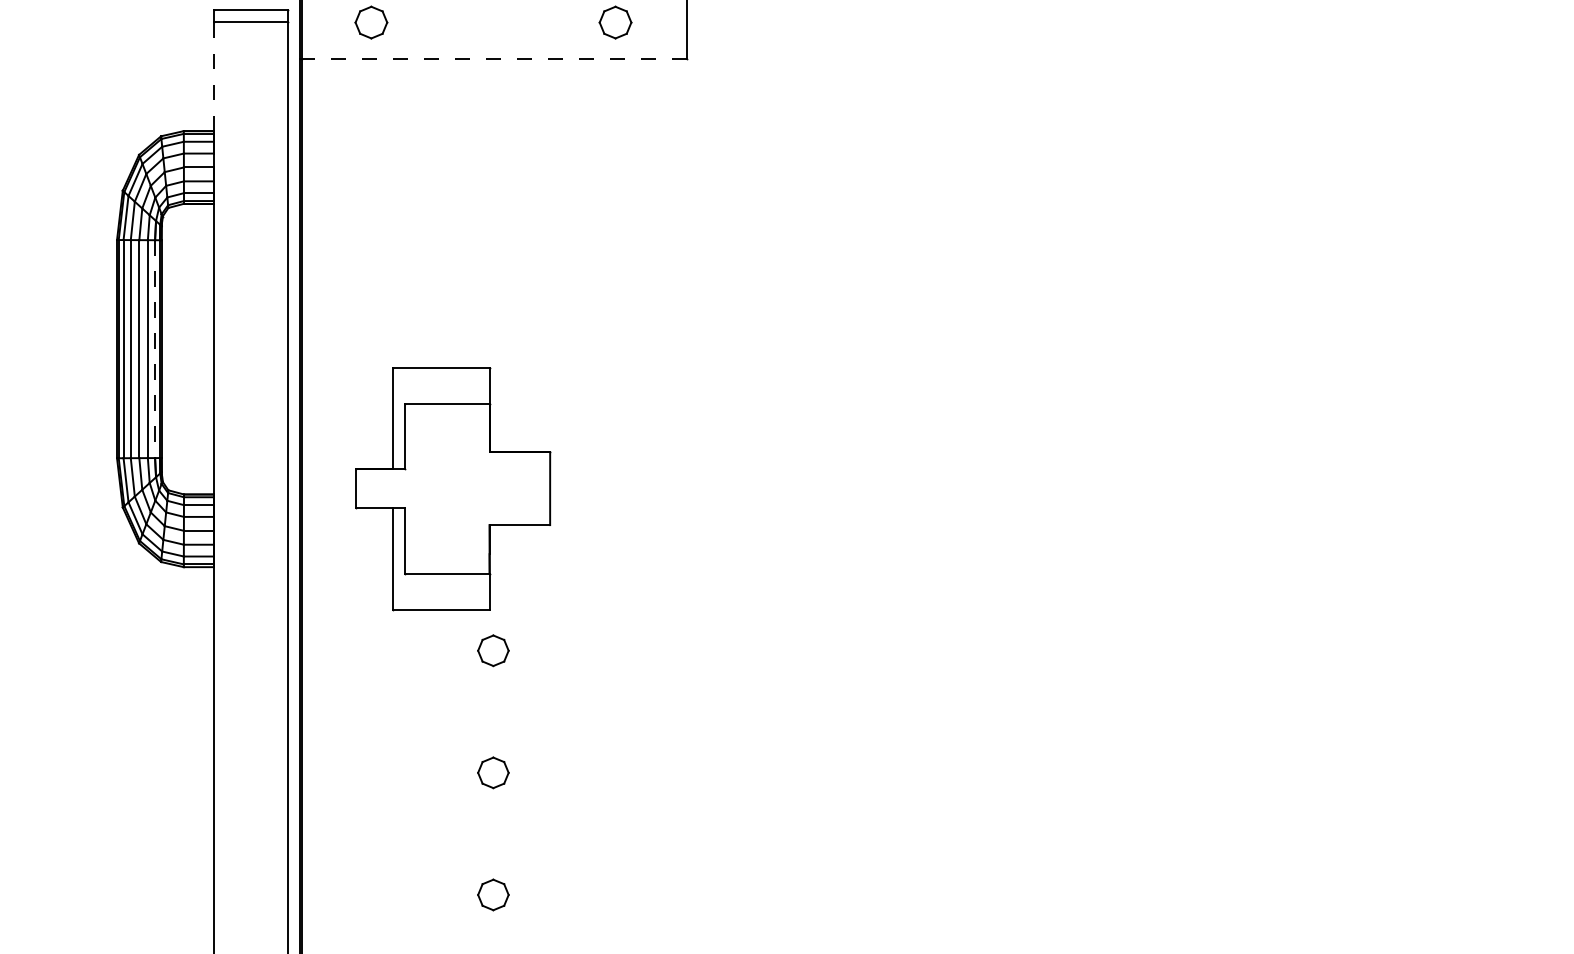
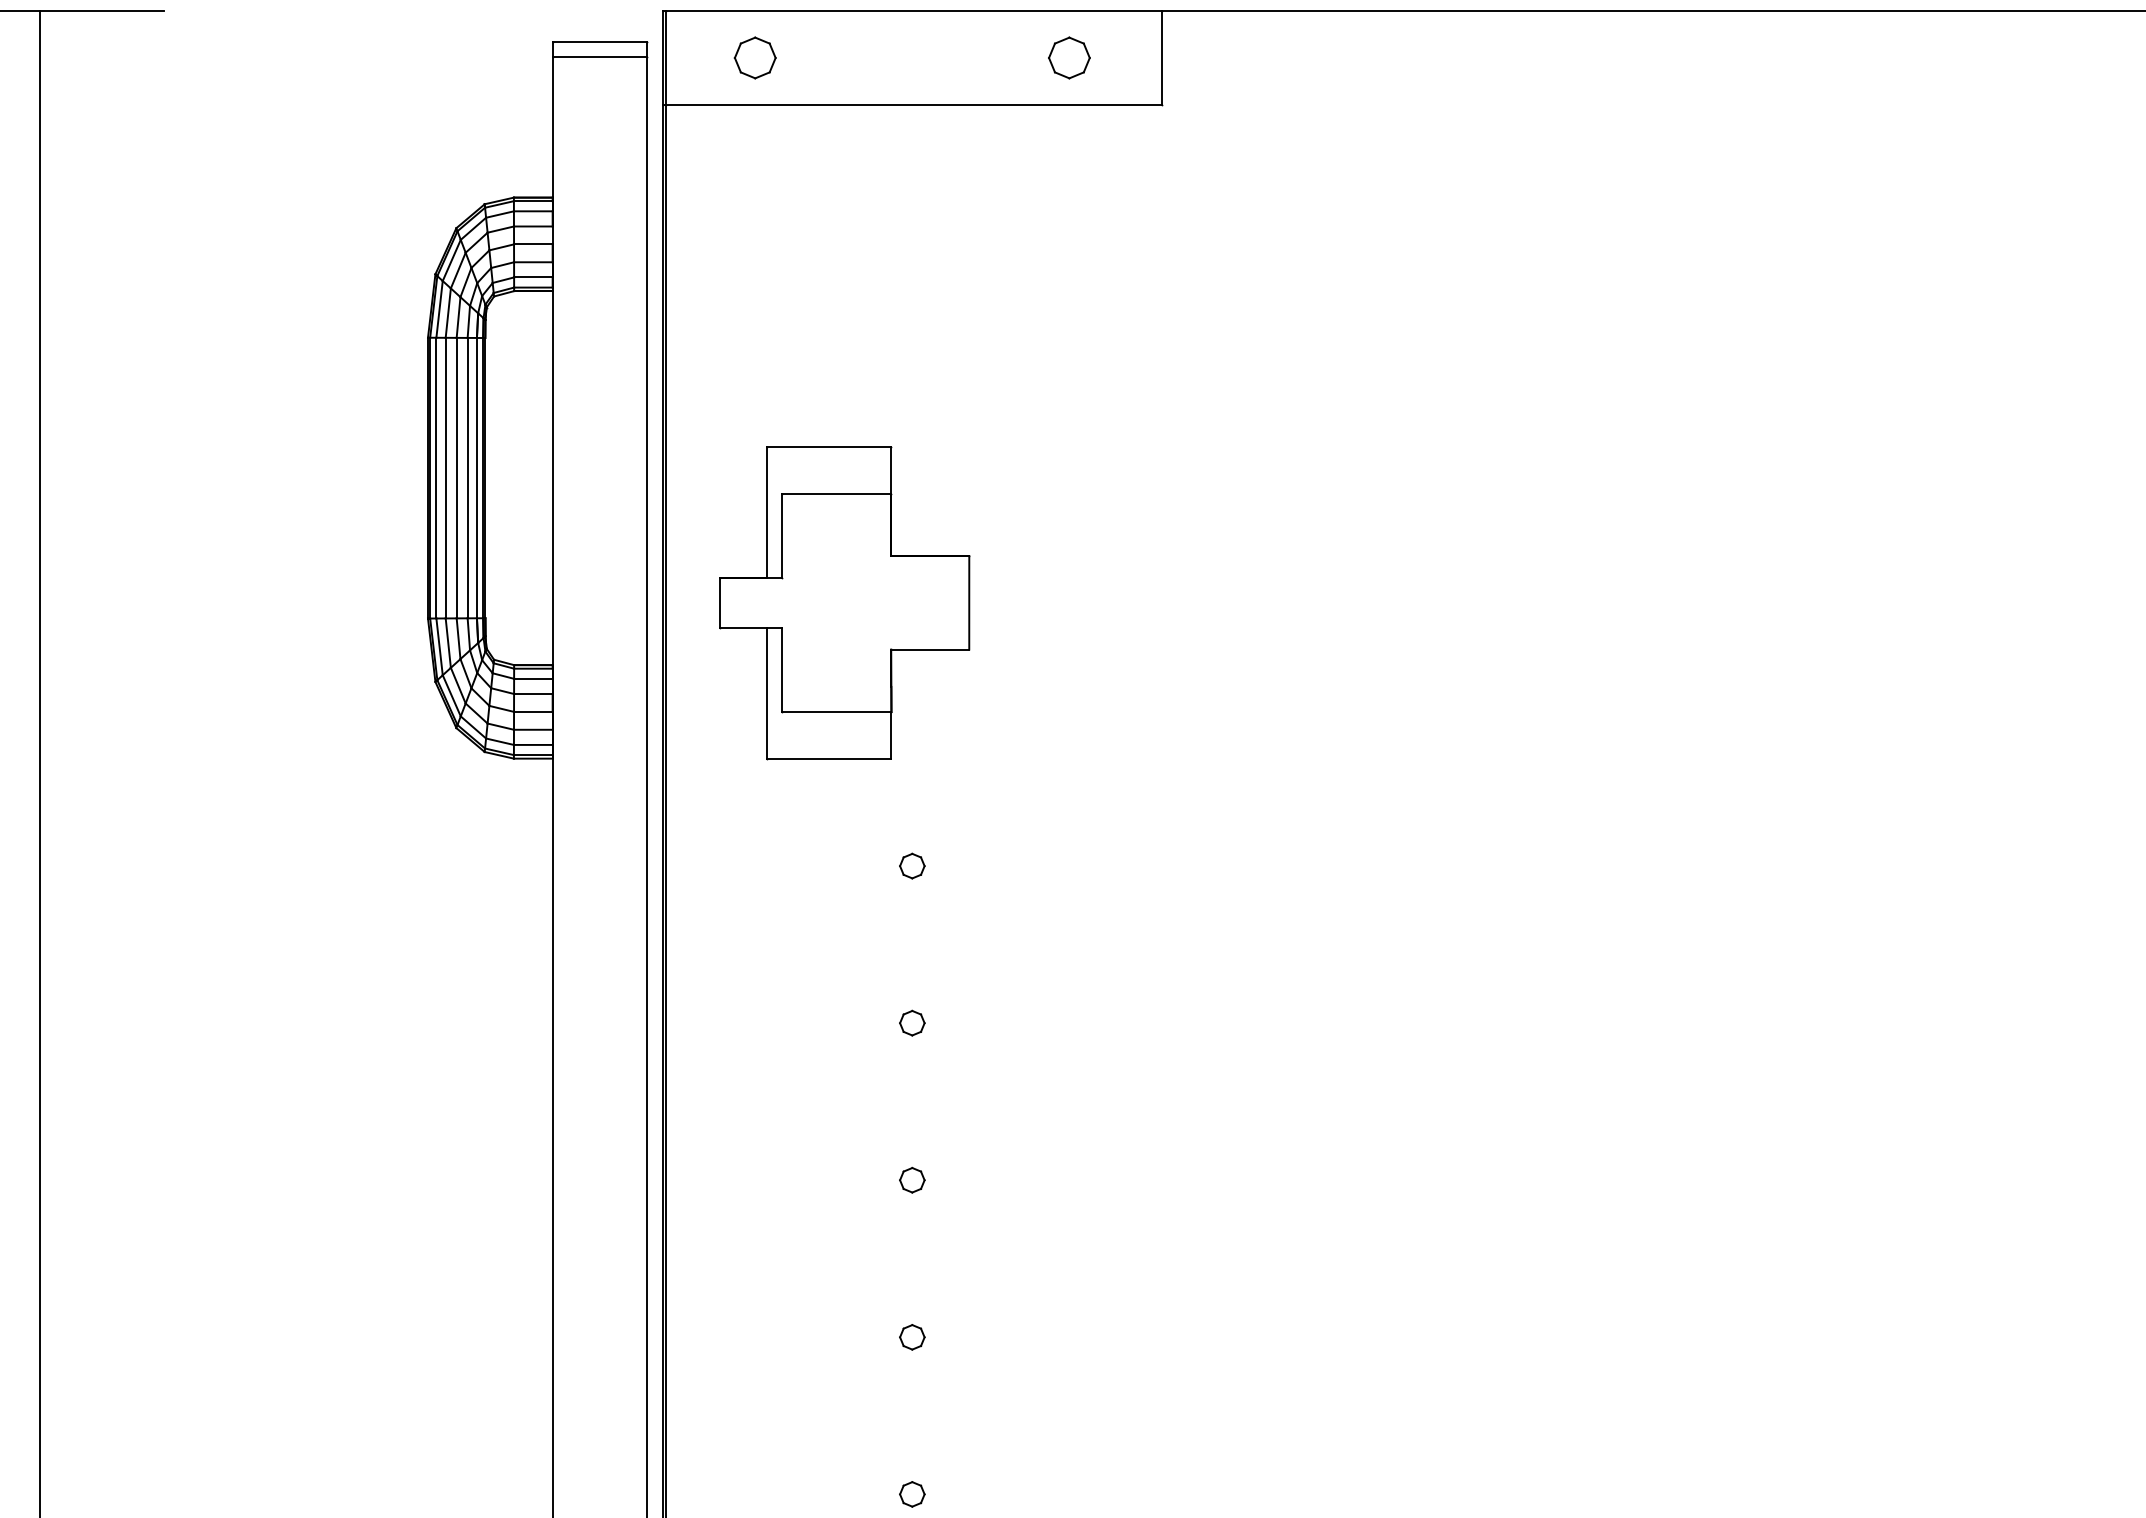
line: (494, 59) -> (913, 105), dashed -> solid
line: (213, 75) -> (552, 126), dashed -> solid
line: (154, 349) -> (476, 478), dashed -> solid
part: (453, 489) -> (844, 603), moved
part: (493, 650) -> (912, 865), size x0.62
part: (493, 772) -> (912, 1022), size x0.62
part: (493, 894) -> (912, 1179), size x0.62

